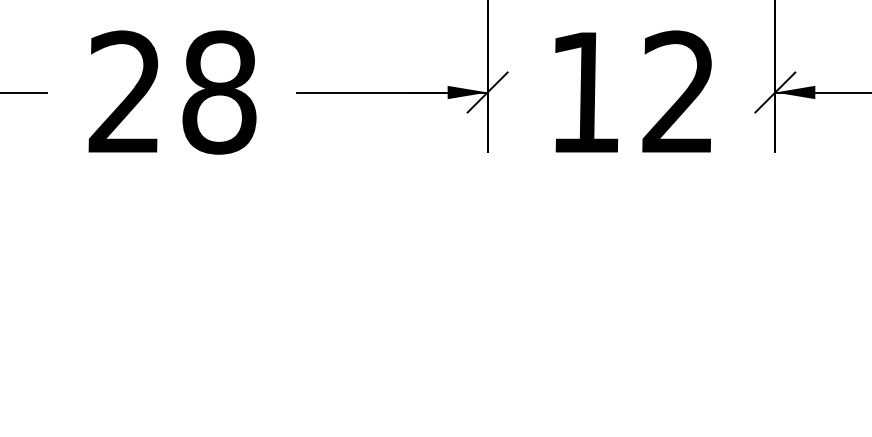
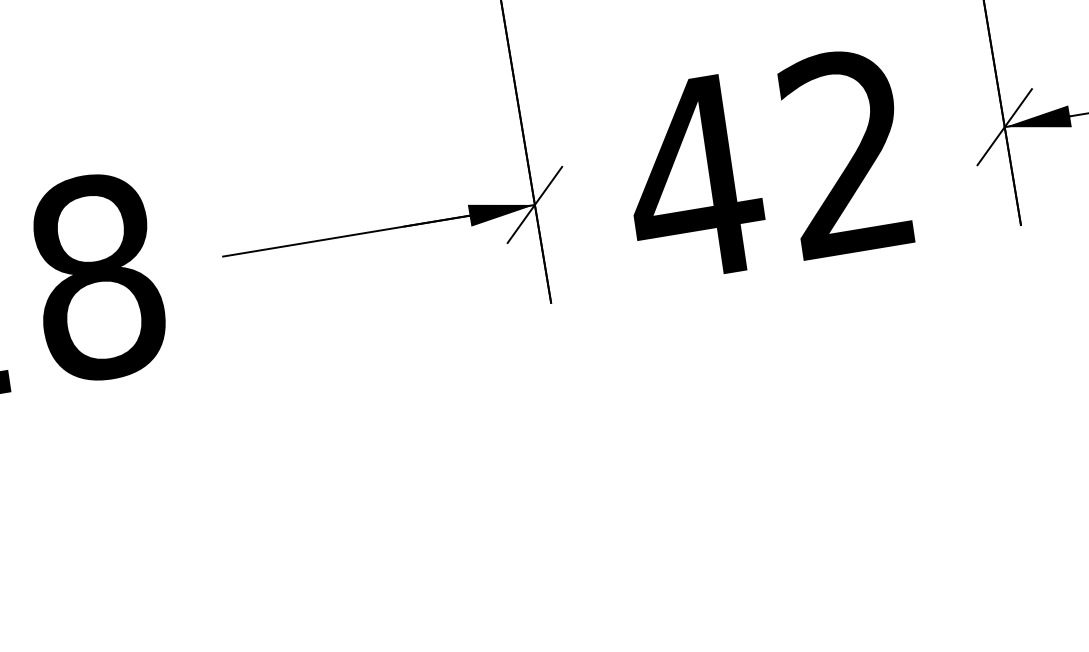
text: (584, 92) -> (693, 178), 12 -> 42

